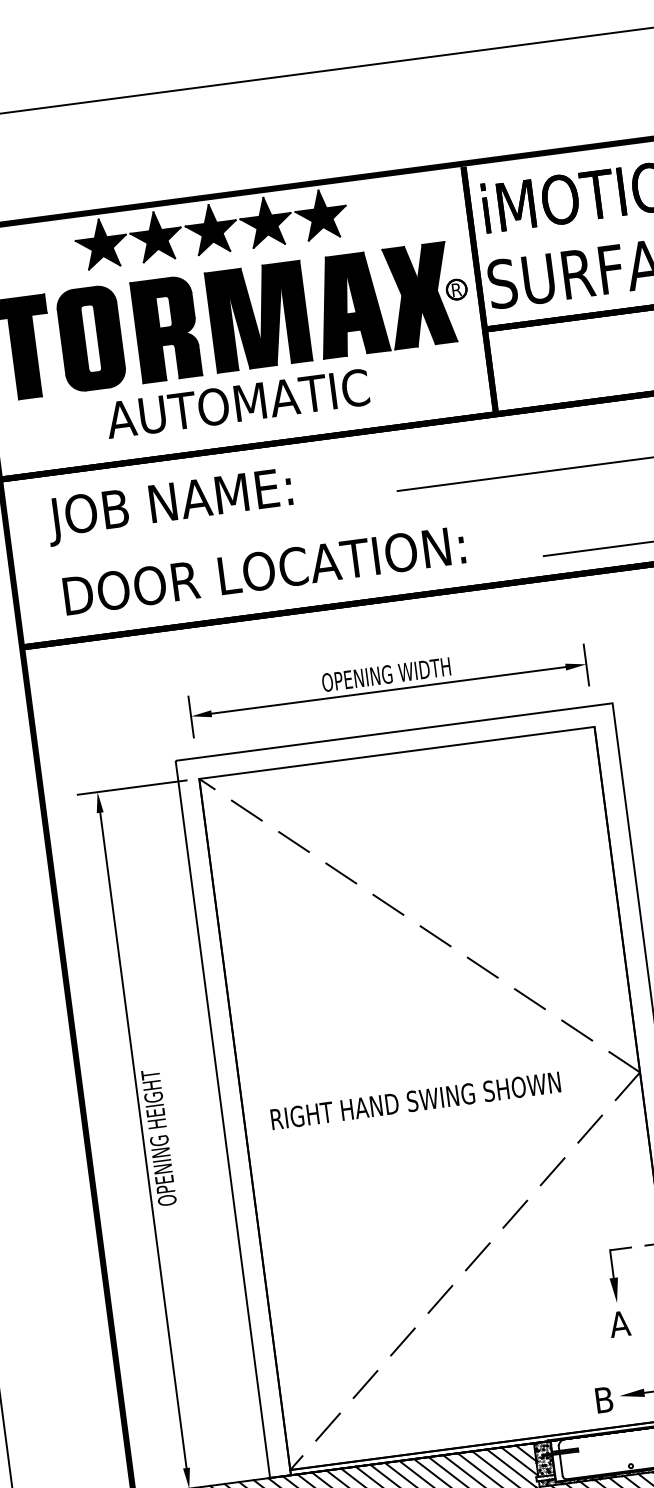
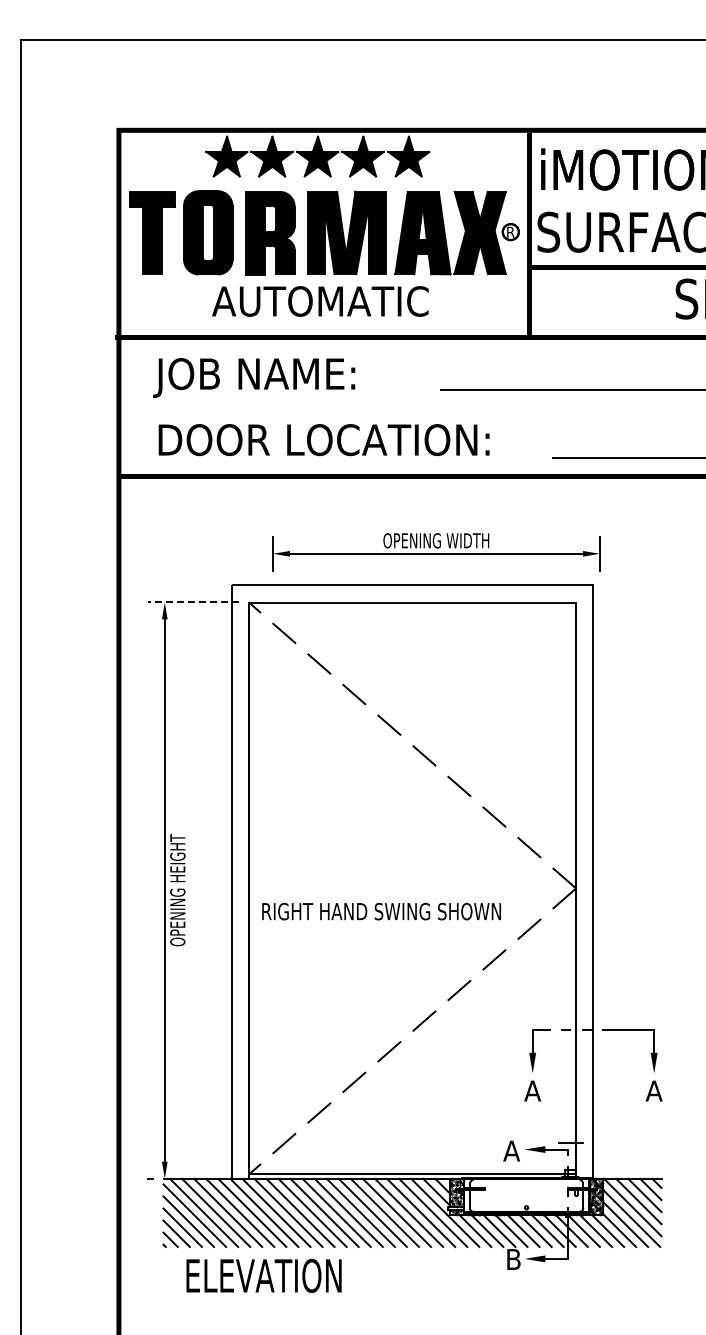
part: (388, 688) -> (436, 552), moved
line: (131, 787) -> (192, 602), solid -> dashed
text: (415, 1100) -> (381, 911), moved
text: (603, 1399) -> (511, 1150), B -> A

